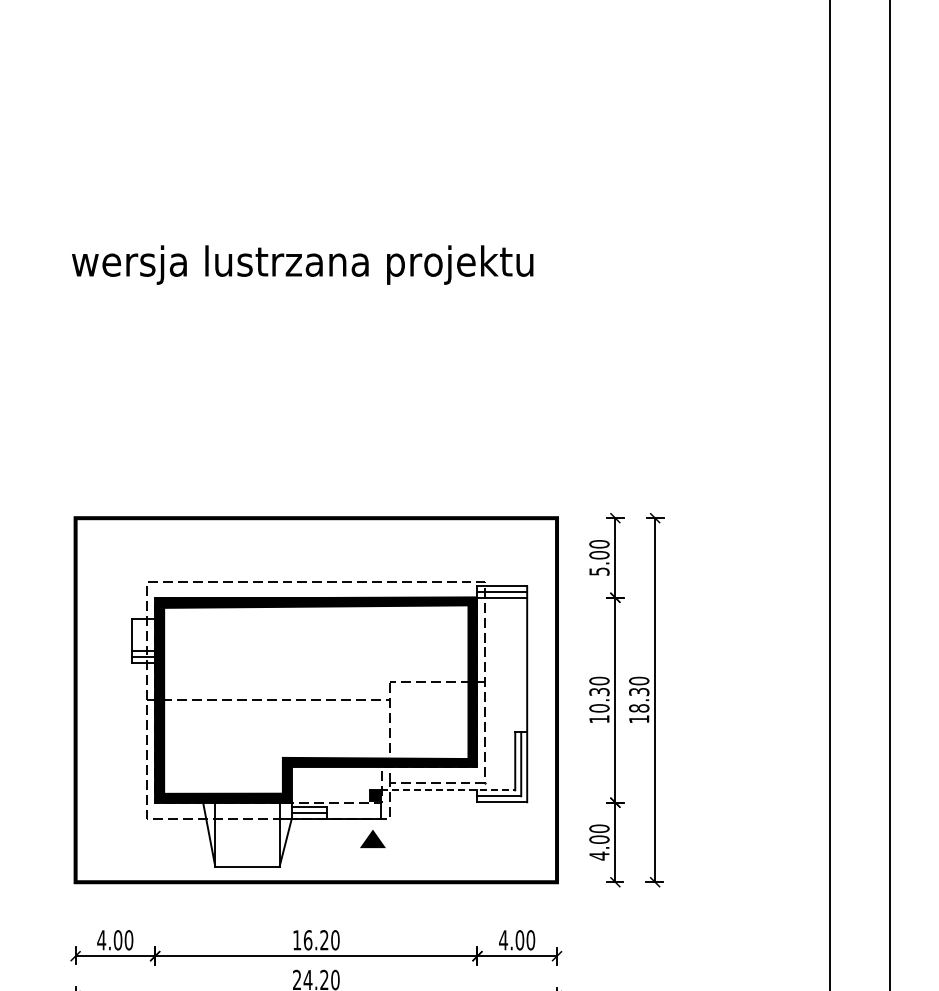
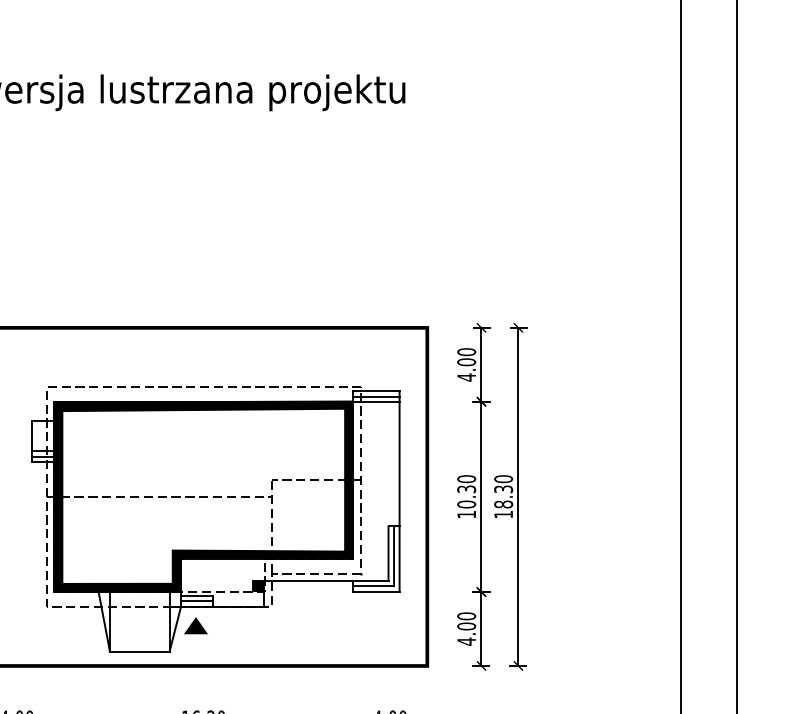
text: (599, 571) -> (466, 377), 5.00 -> 4.00
line: (448, 790) -> (326, 580), dashed -> solid
part: (372, 838) -> (195, 625), moved

